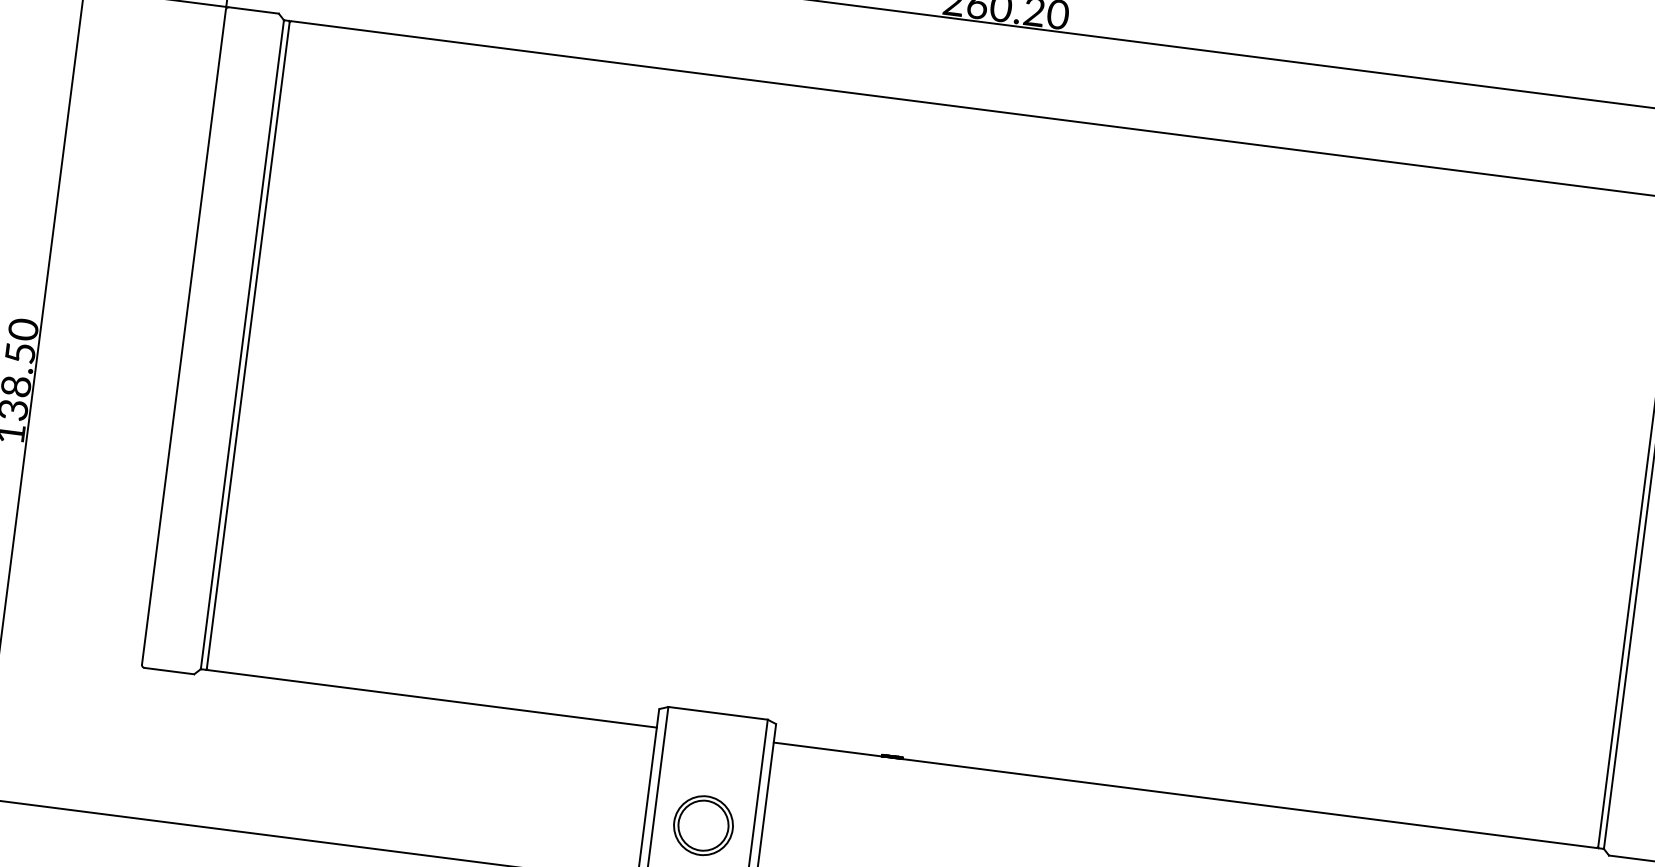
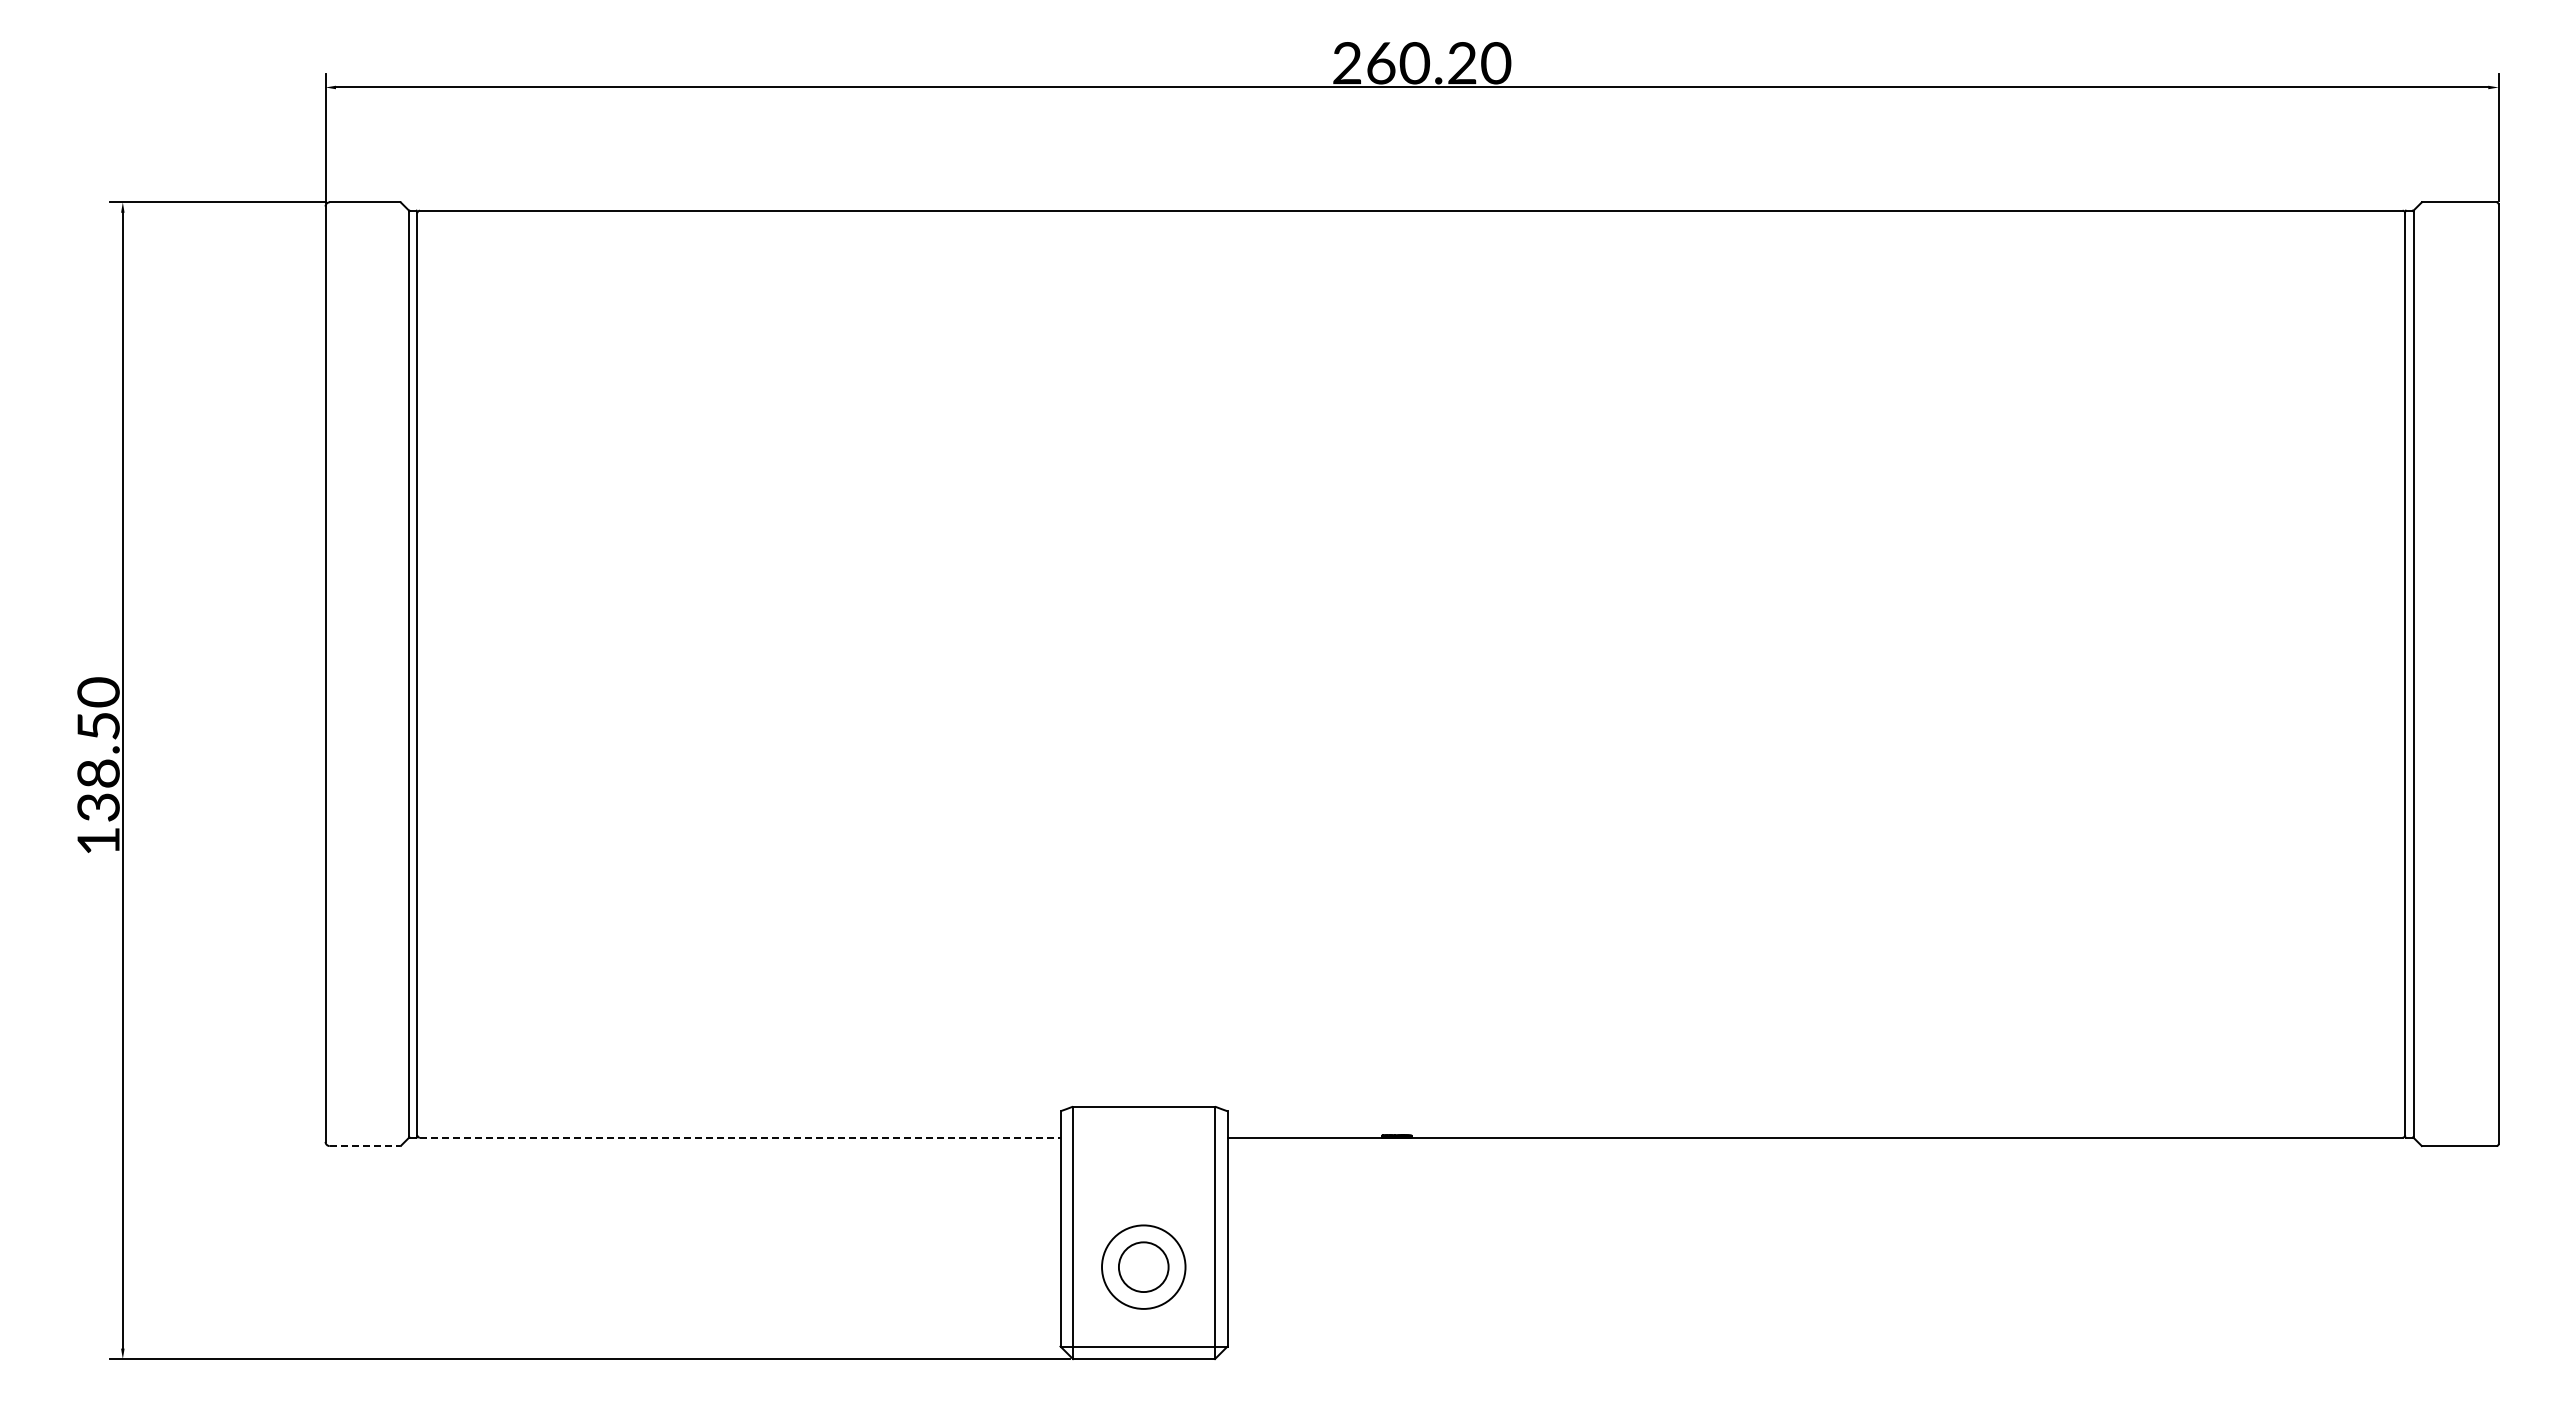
line: (169, 671) -> (365, 1146), solid -> dashed
line: (432, 698) -> (740, 1137), solid -> dashed
circle: (703, 825) -> (1143, 1266), size x0.7

